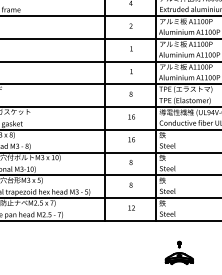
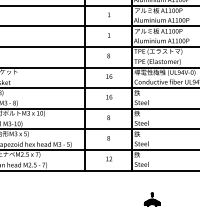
part: (178, 252) -> (151, 199), size x0.6

